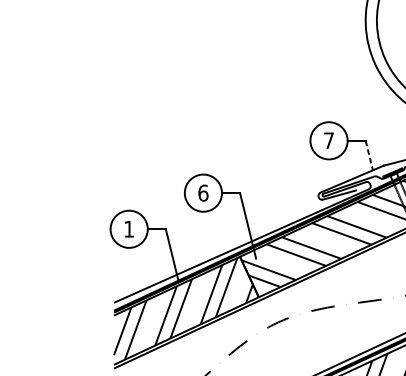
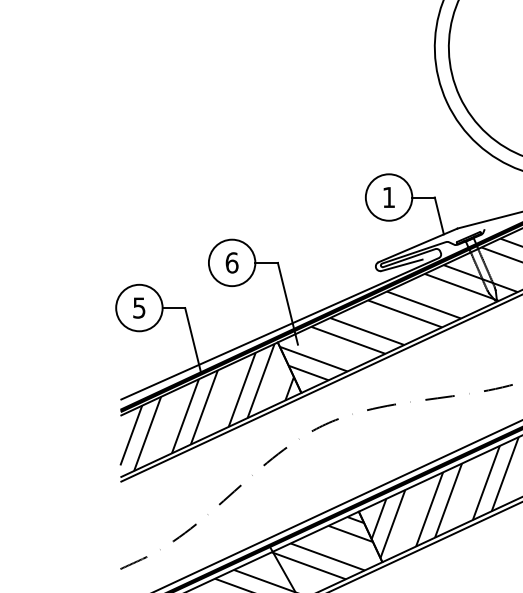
text: (328, 140) -> (388, 197), 7 -> 1
line: (369, 155) -> (439, 215), dashed -> solid
text: (129, 228) -> (139, 307), 1 -> 5

